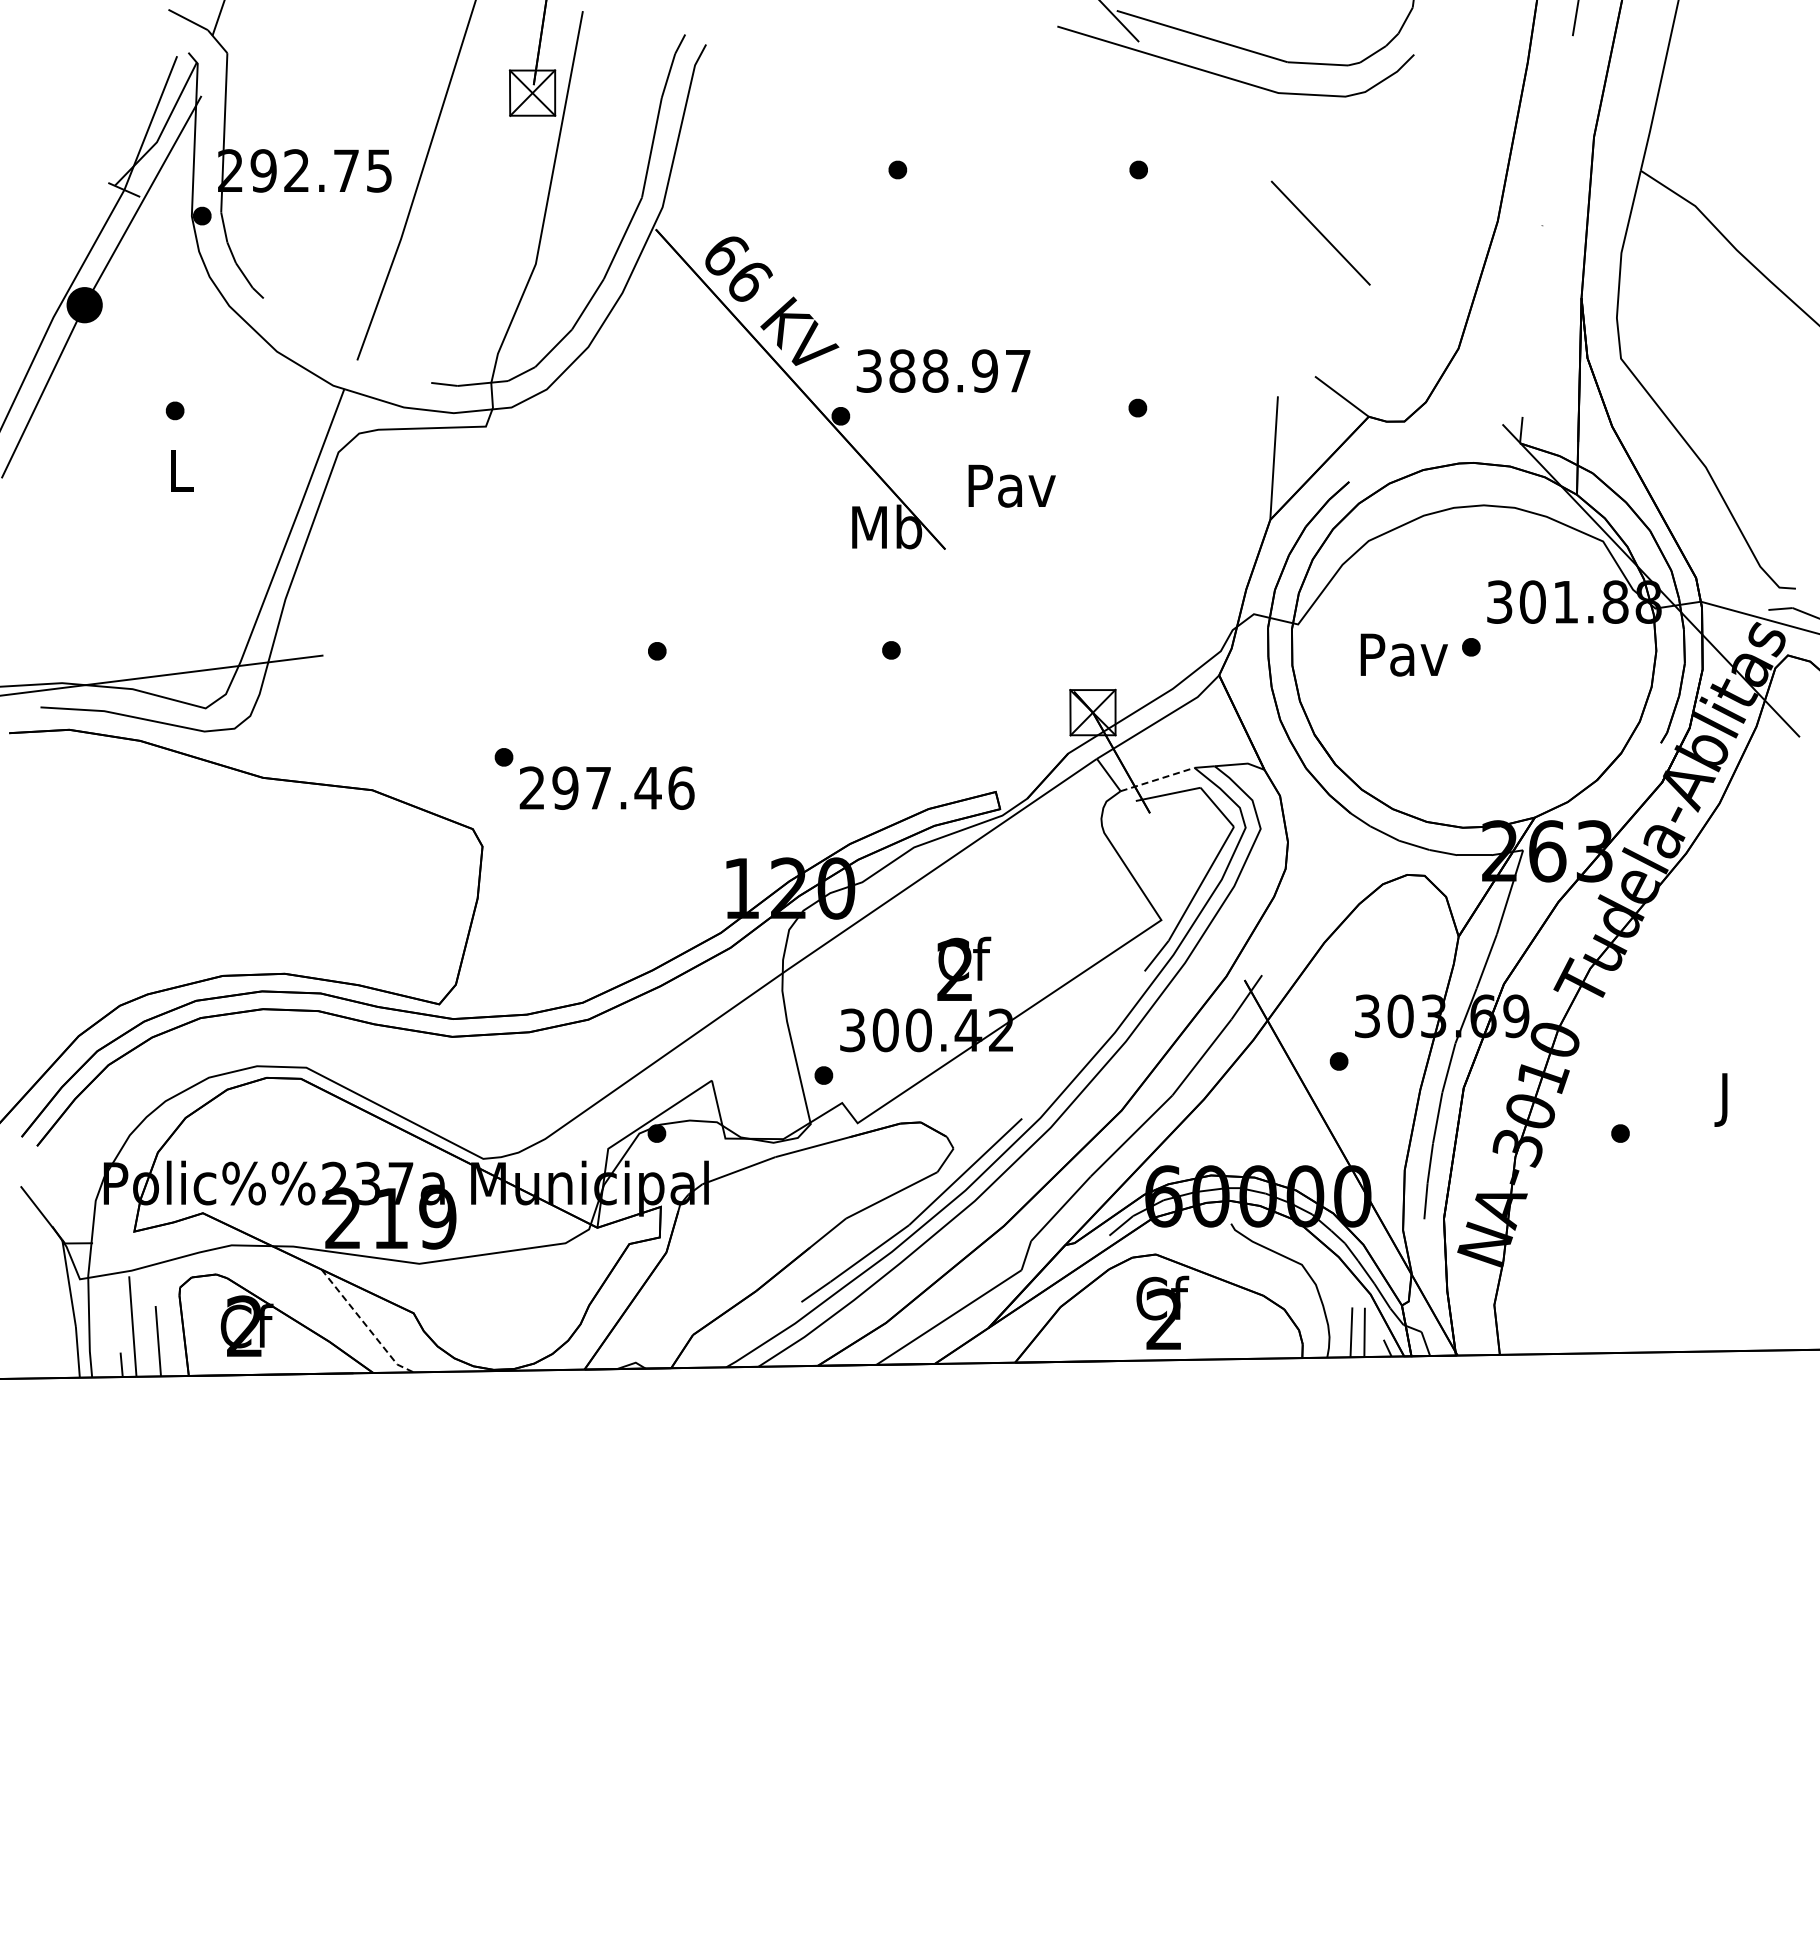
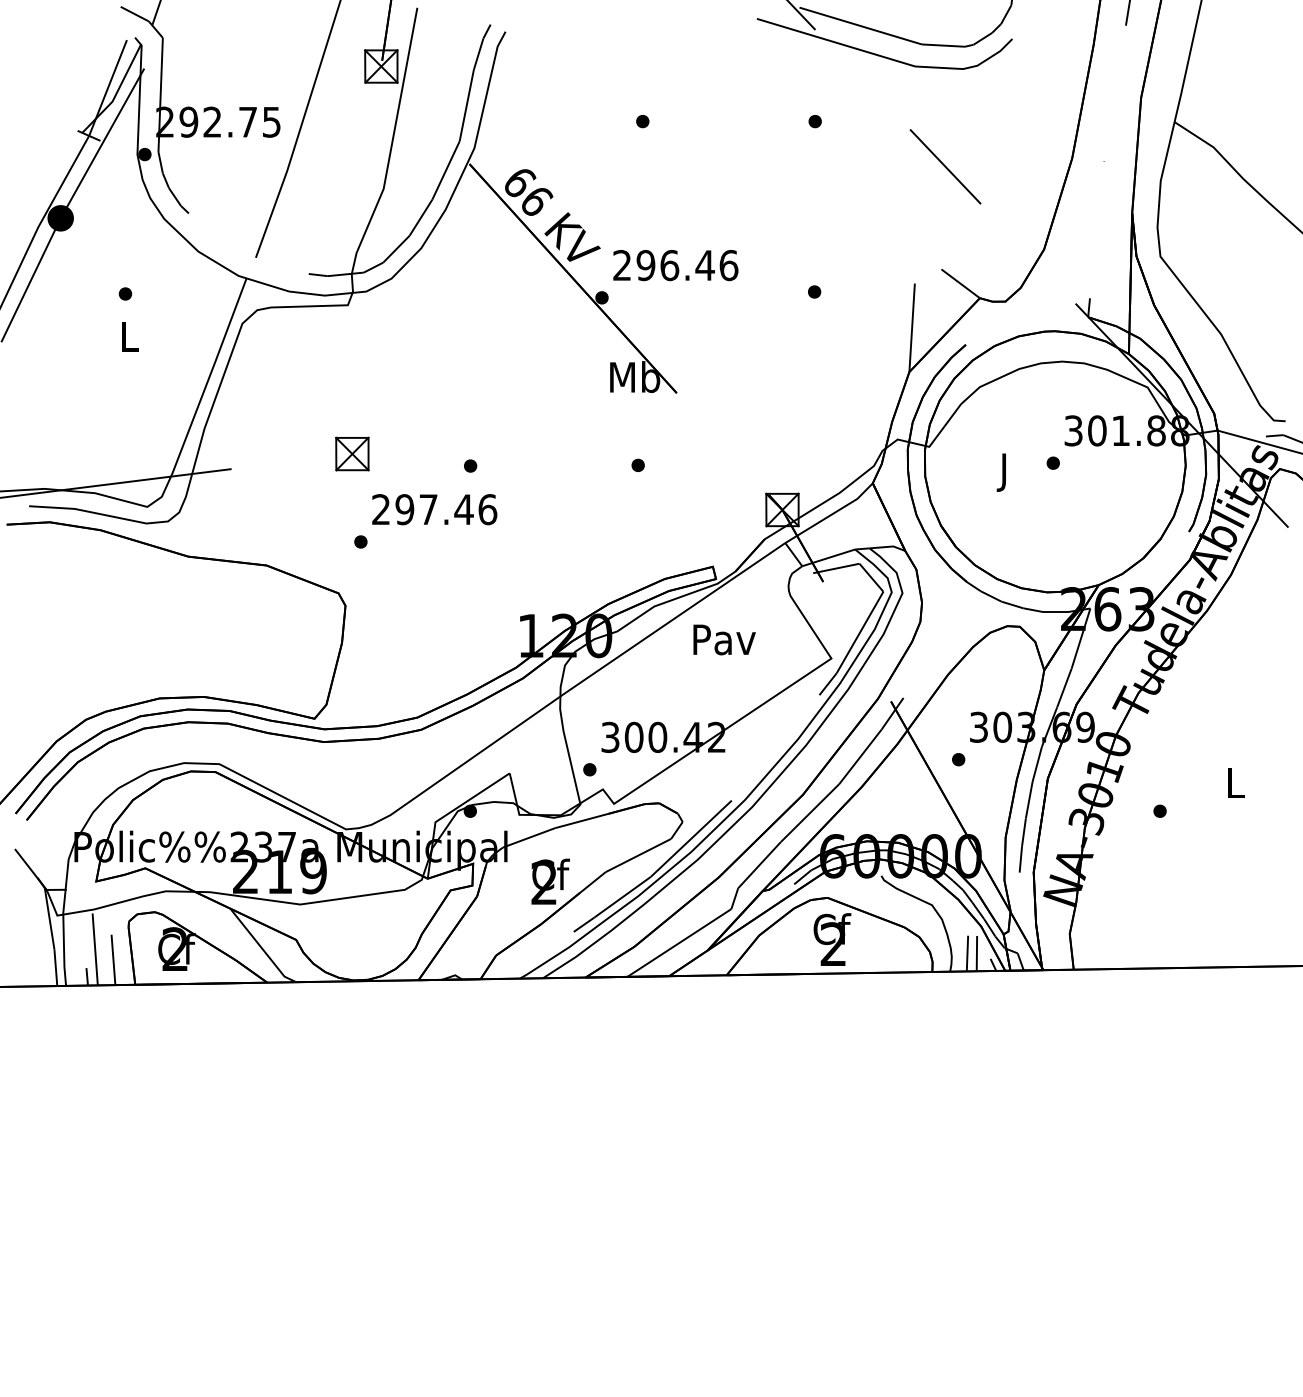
text: (943, 370) -> (675, 265), 388.97 -> 296.46
text: (1011, 485) -> (724, 639), moved
part: (491, 634) -> (351, 454), added
text: (1403, 660) -> (1004, 472), Pav -> J
line: (1157, 779) -> (828, 557), dashed -> solid
text: (606, 787) -> (434, 509), moved
text: (964, 968) -> (550, 881), moved
text: (1726, 1099) -> (1235, 786), J -> L
line: (365, 1324) -> (261, 947), dashed -> solid

